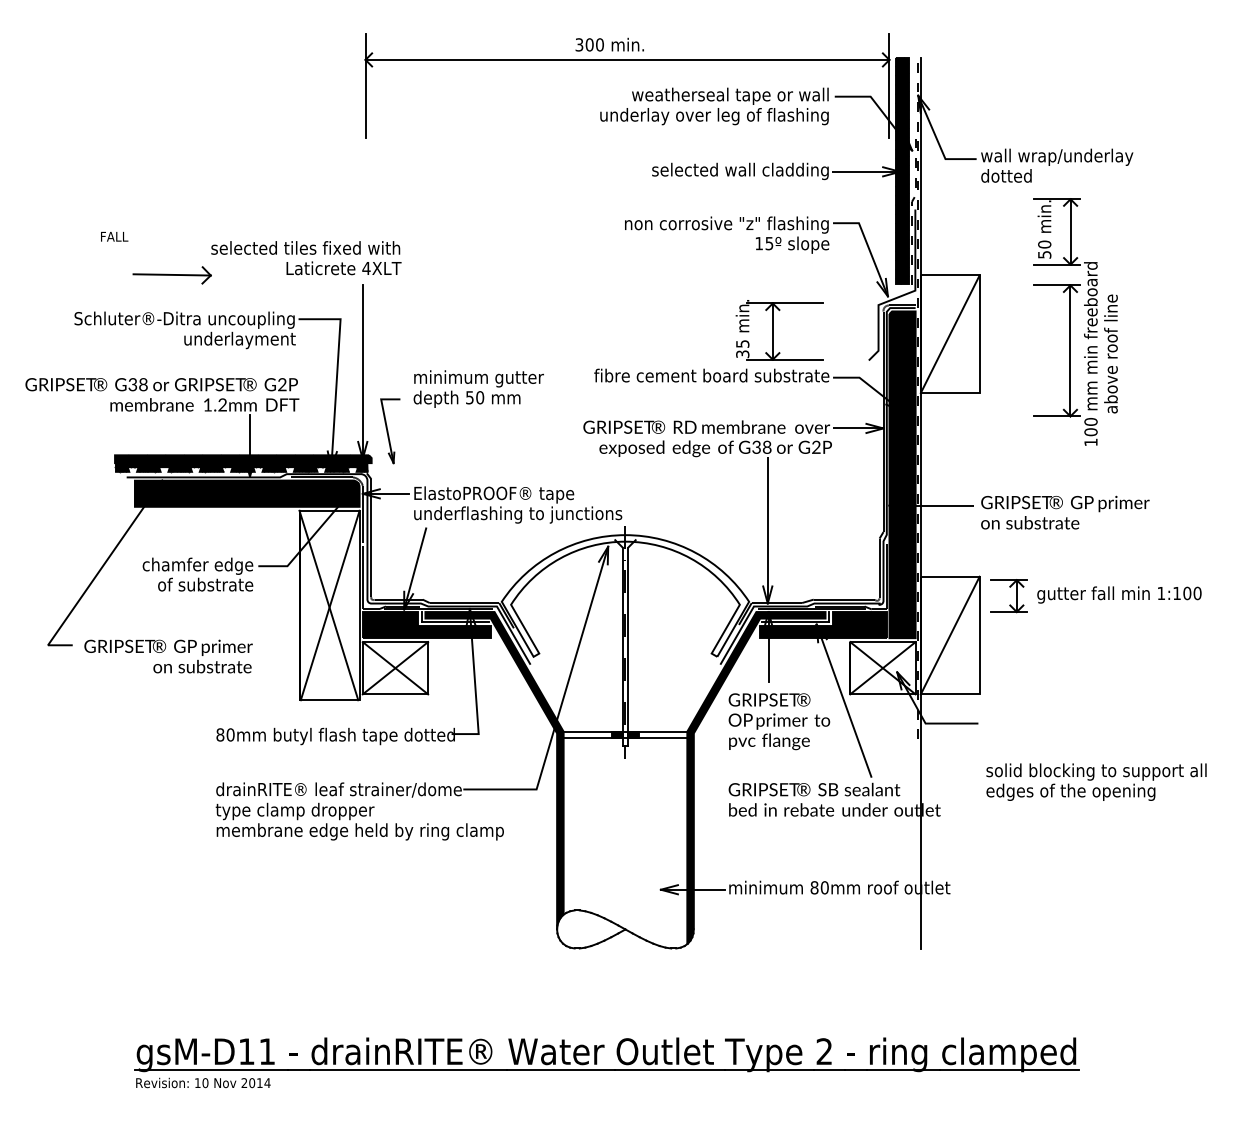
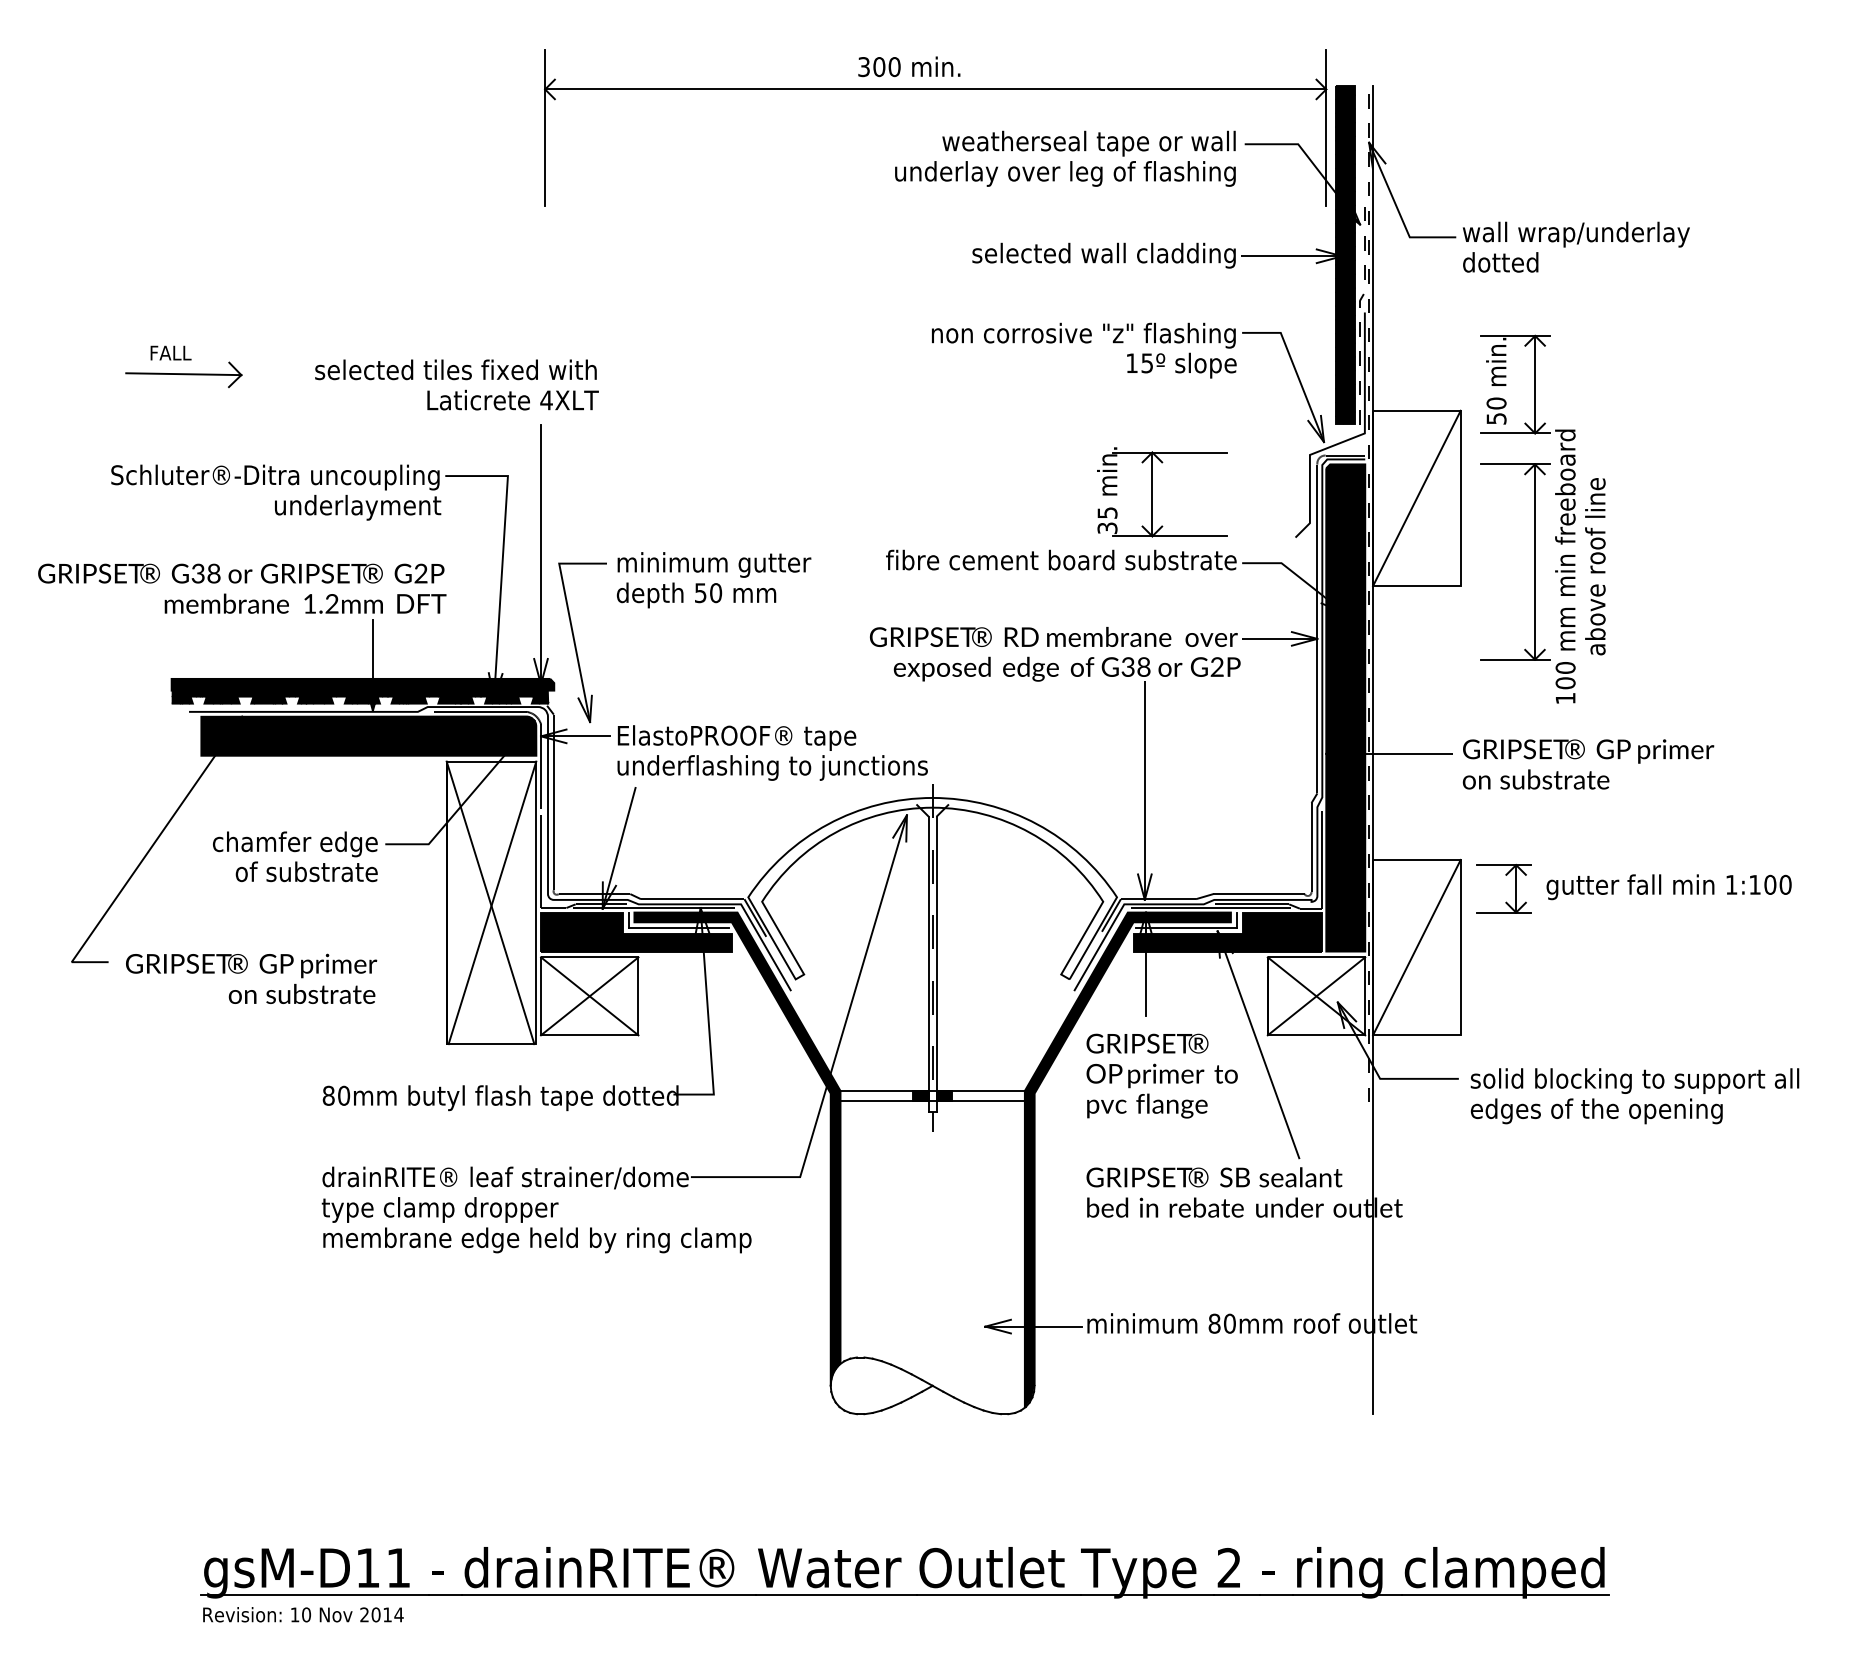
part: (171, 275) -> (182, 375), moved
part: (1075, 321) -> (1542, 518), moved
part: (390, 431) -> (582, 643), size x1.67
text: (1096, 781) -> (1634, 1095), moved

